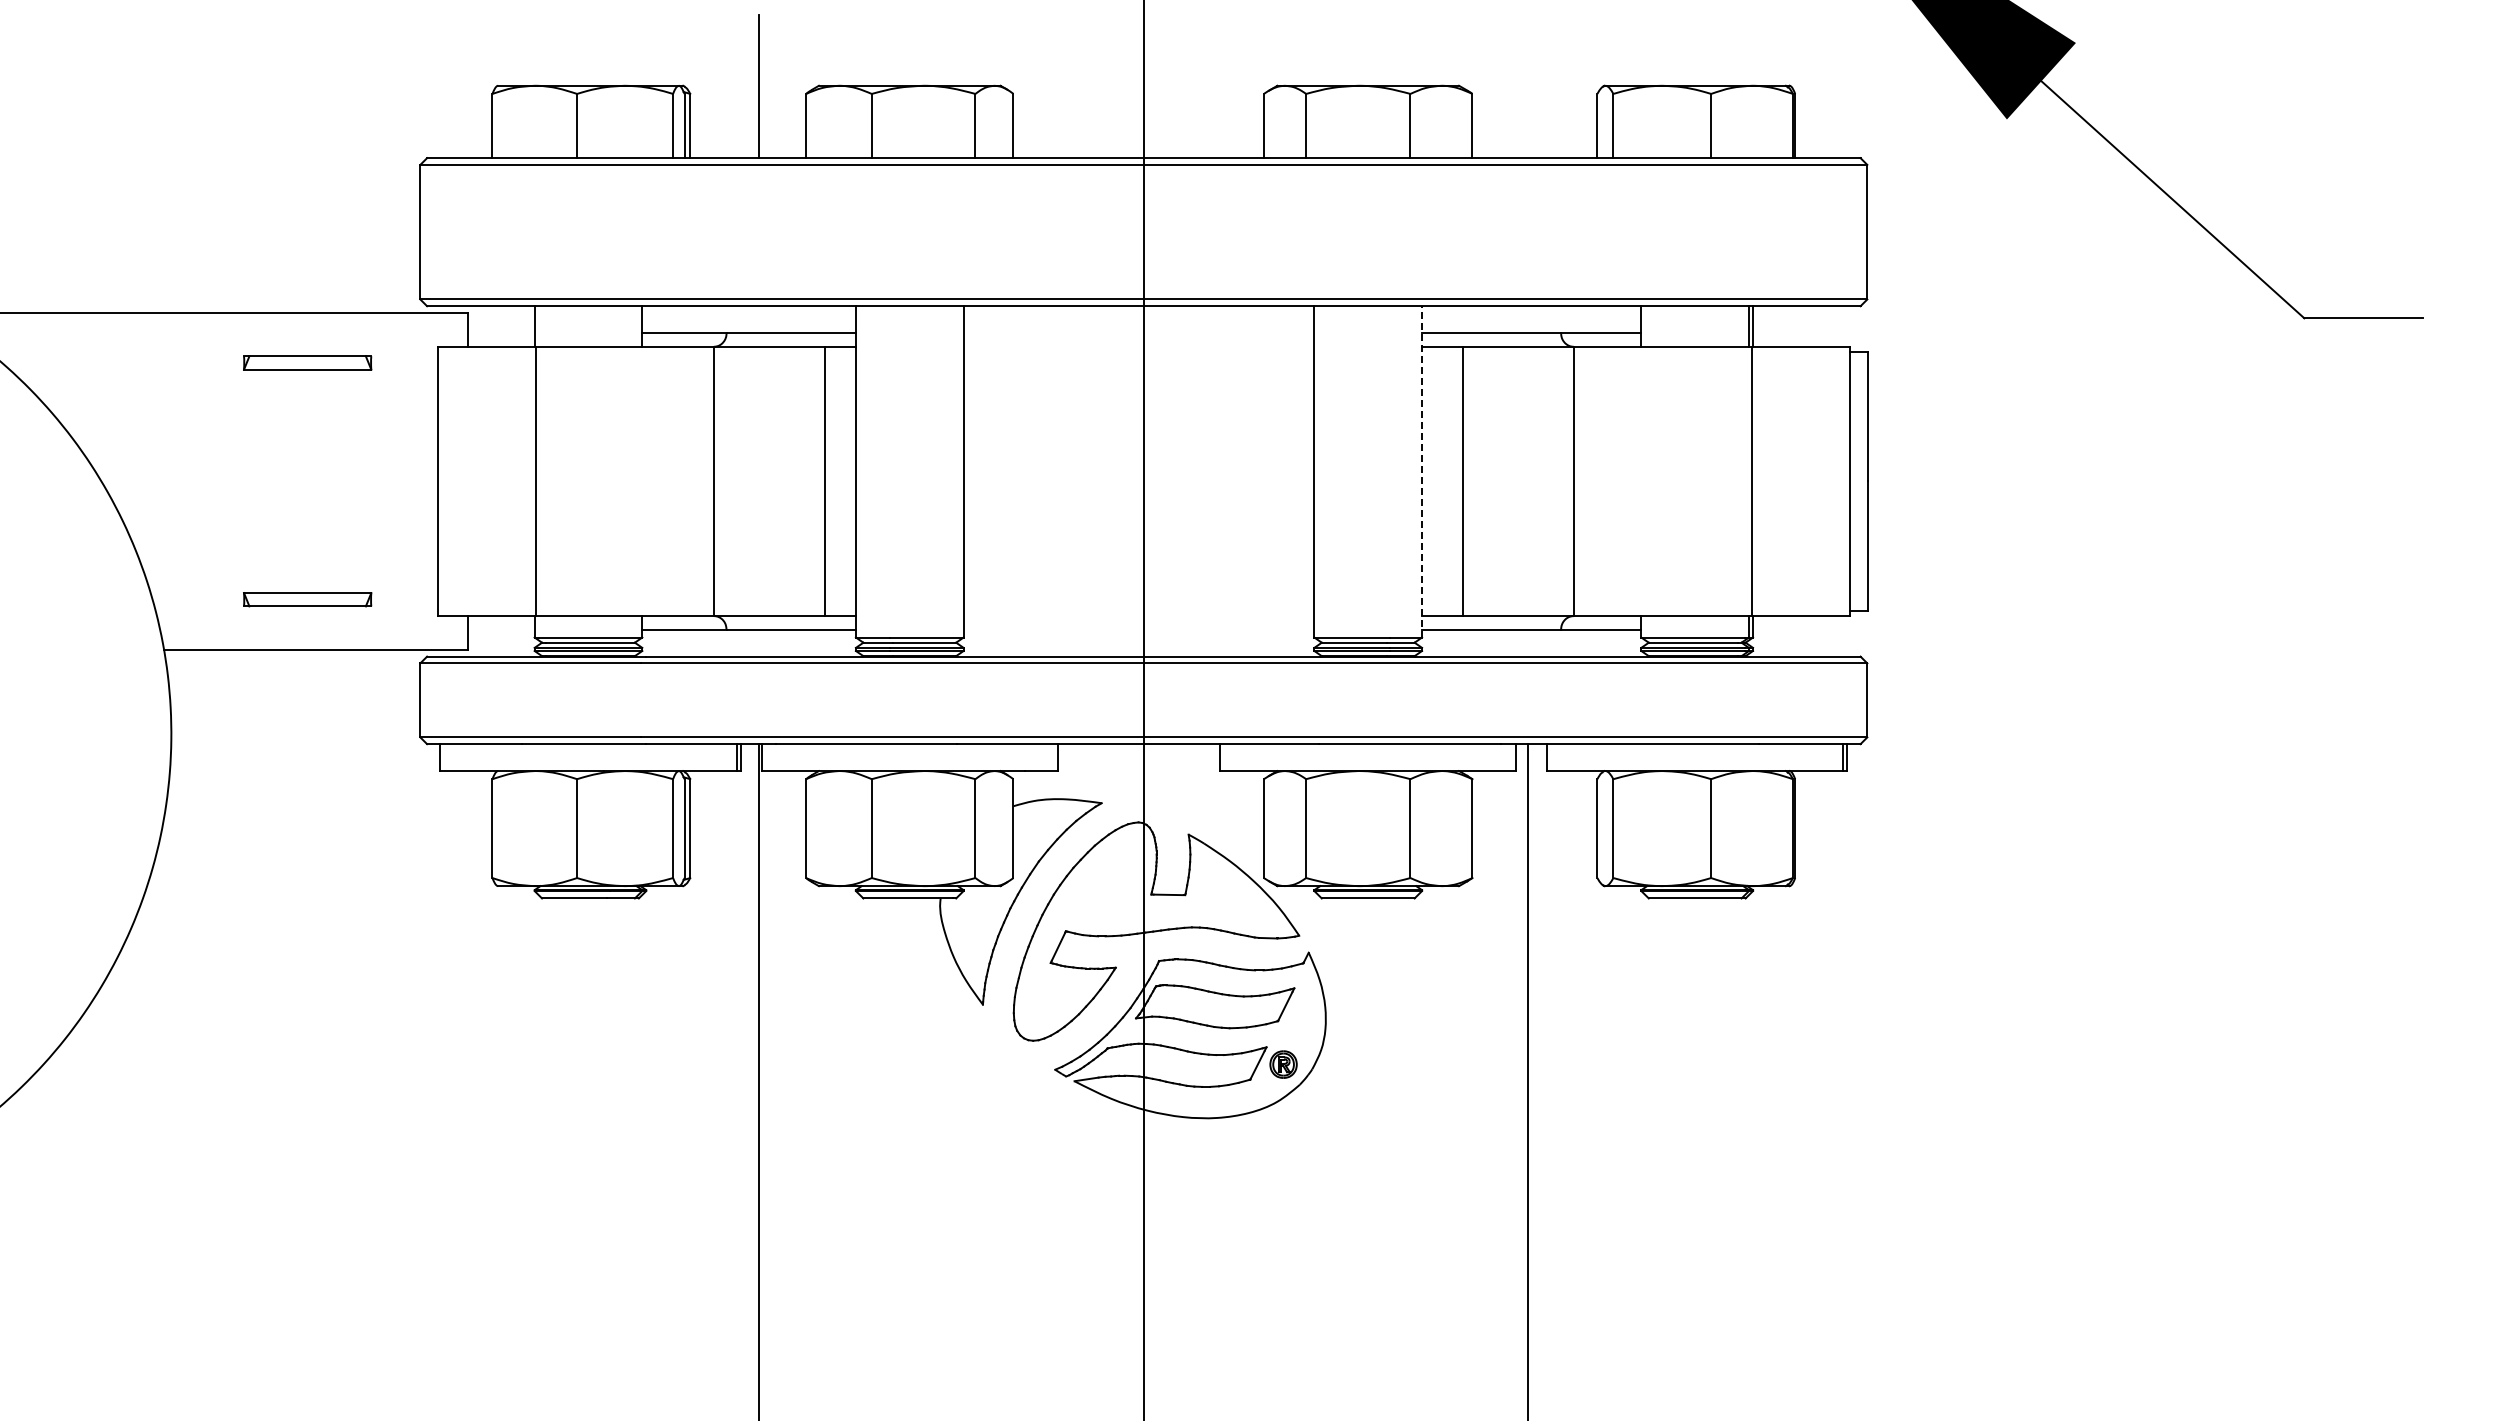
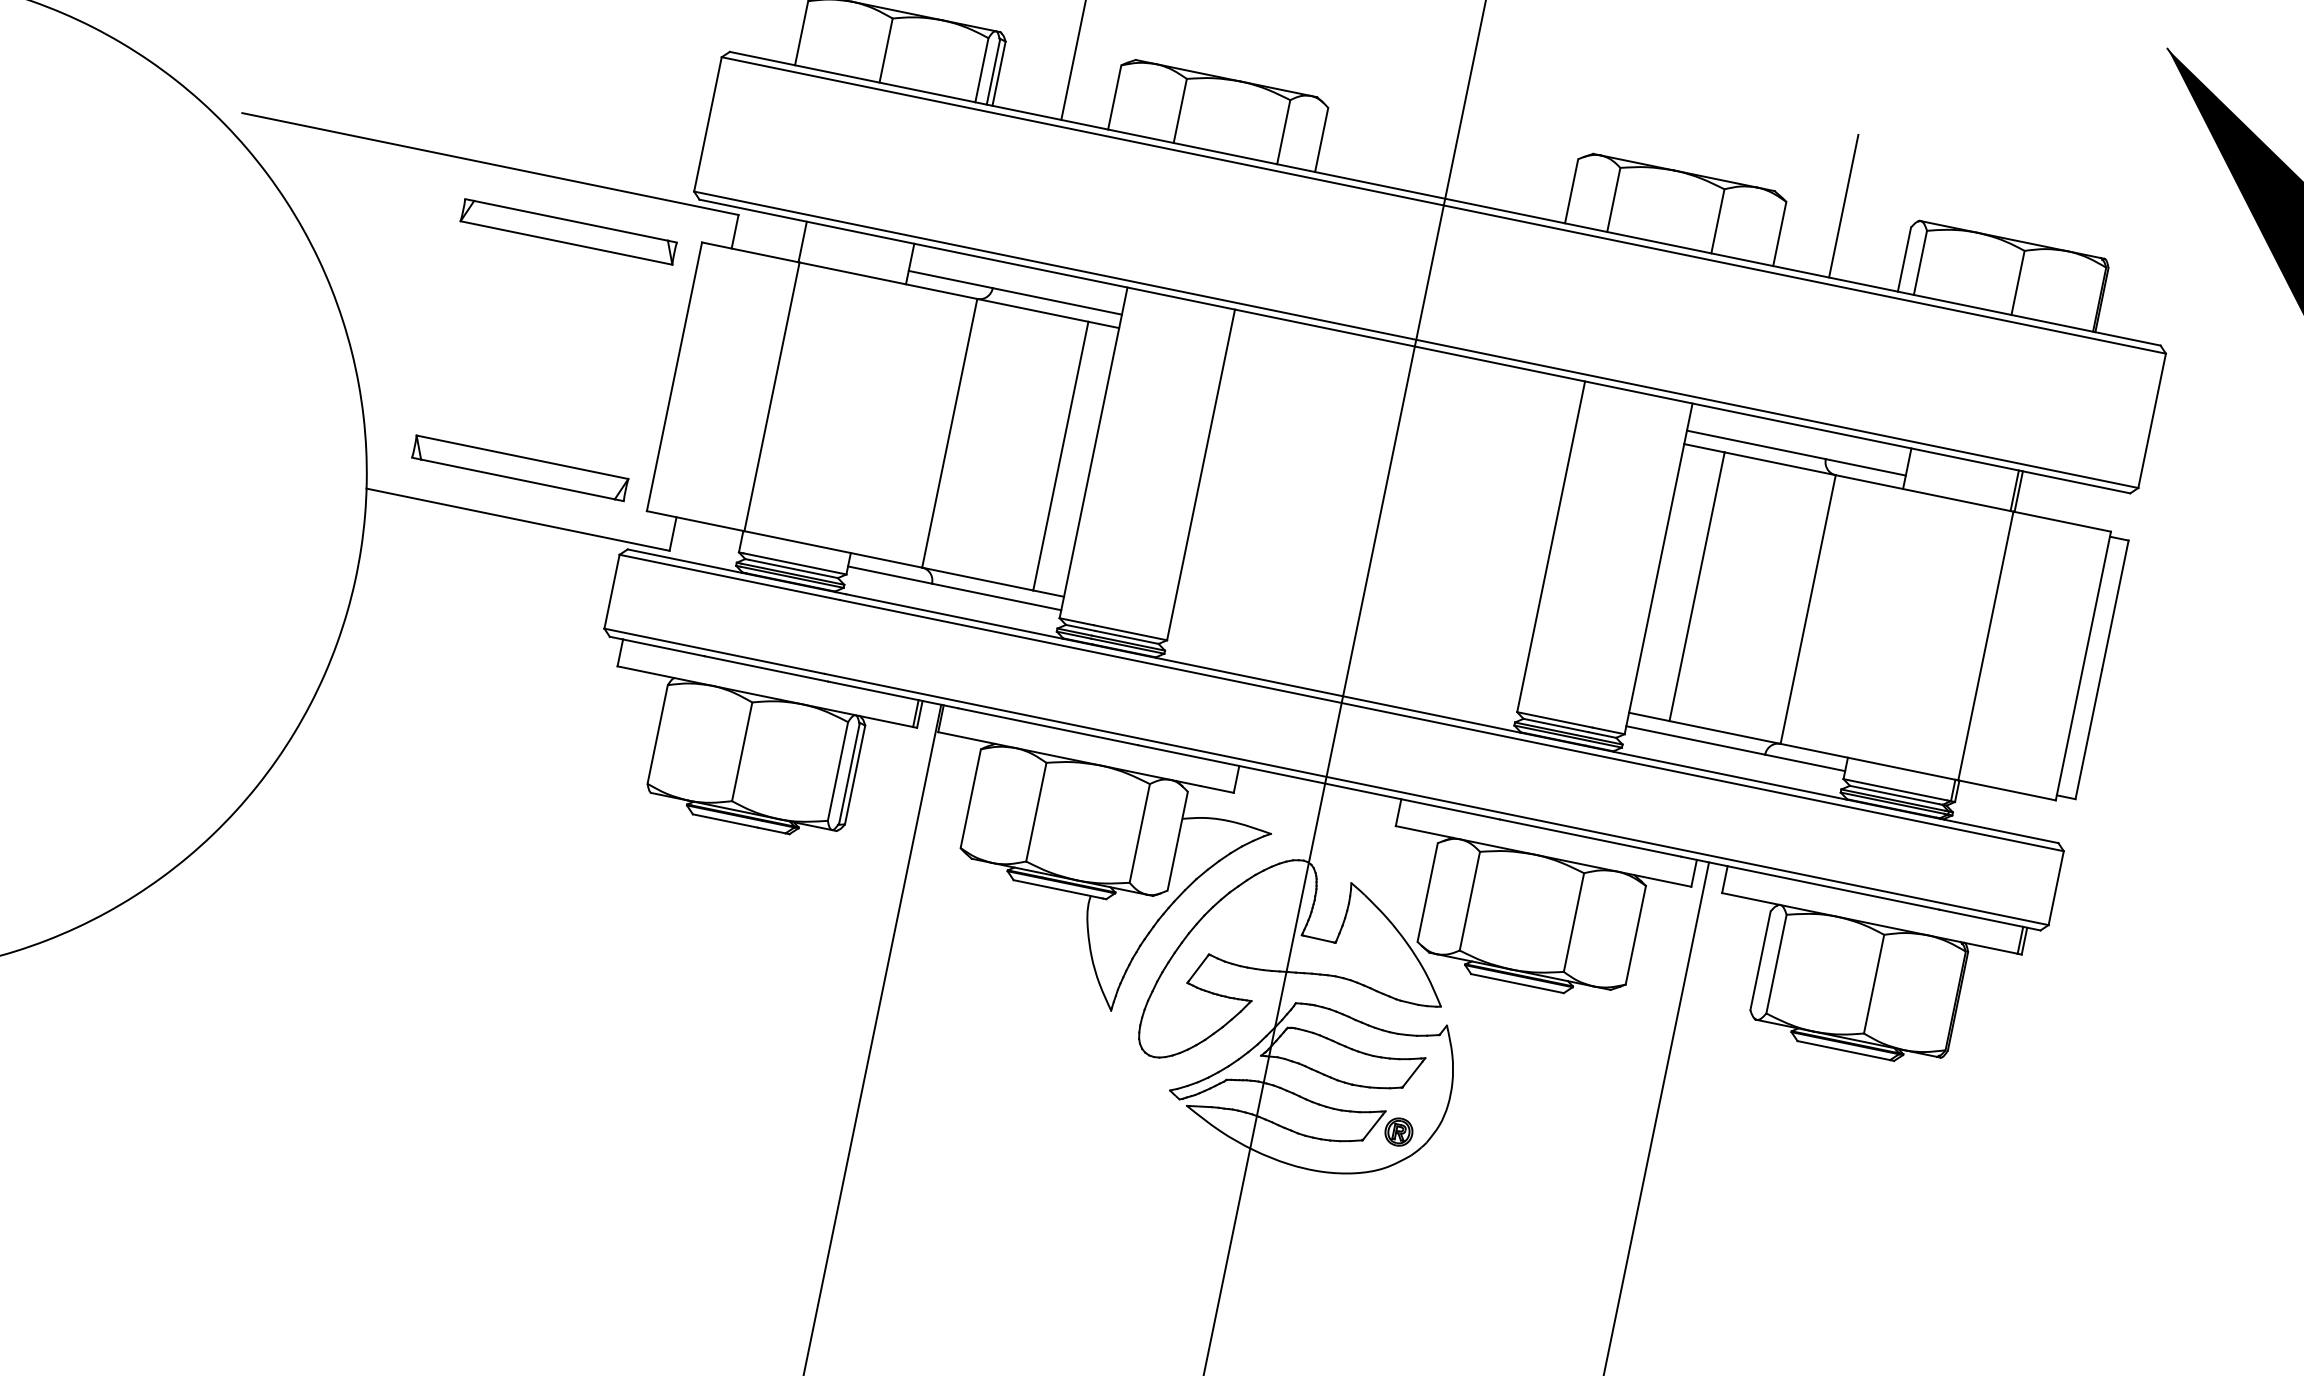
line: (1528, 86) -> (1843, 206), added
part: (307, 362) -> (568, 231), size x1.67
line: (1422, 471) -> (1659, 568), dashed -> solid
part: (307, 599) -> (520, 467), size x1.67

